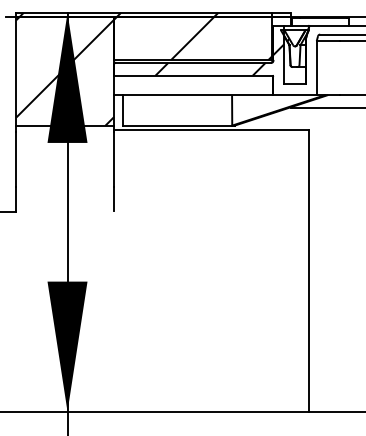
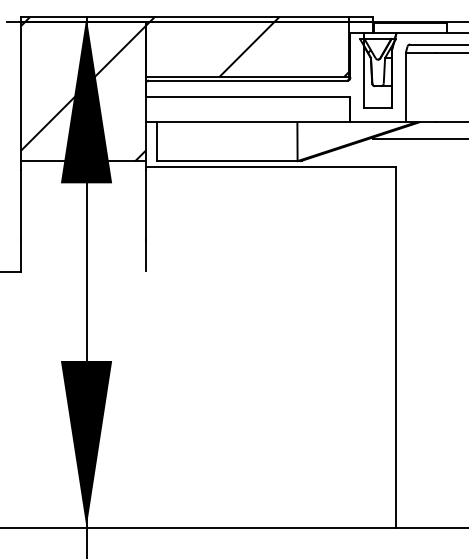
hatch: (219, 59) -> (281, 76), removed

